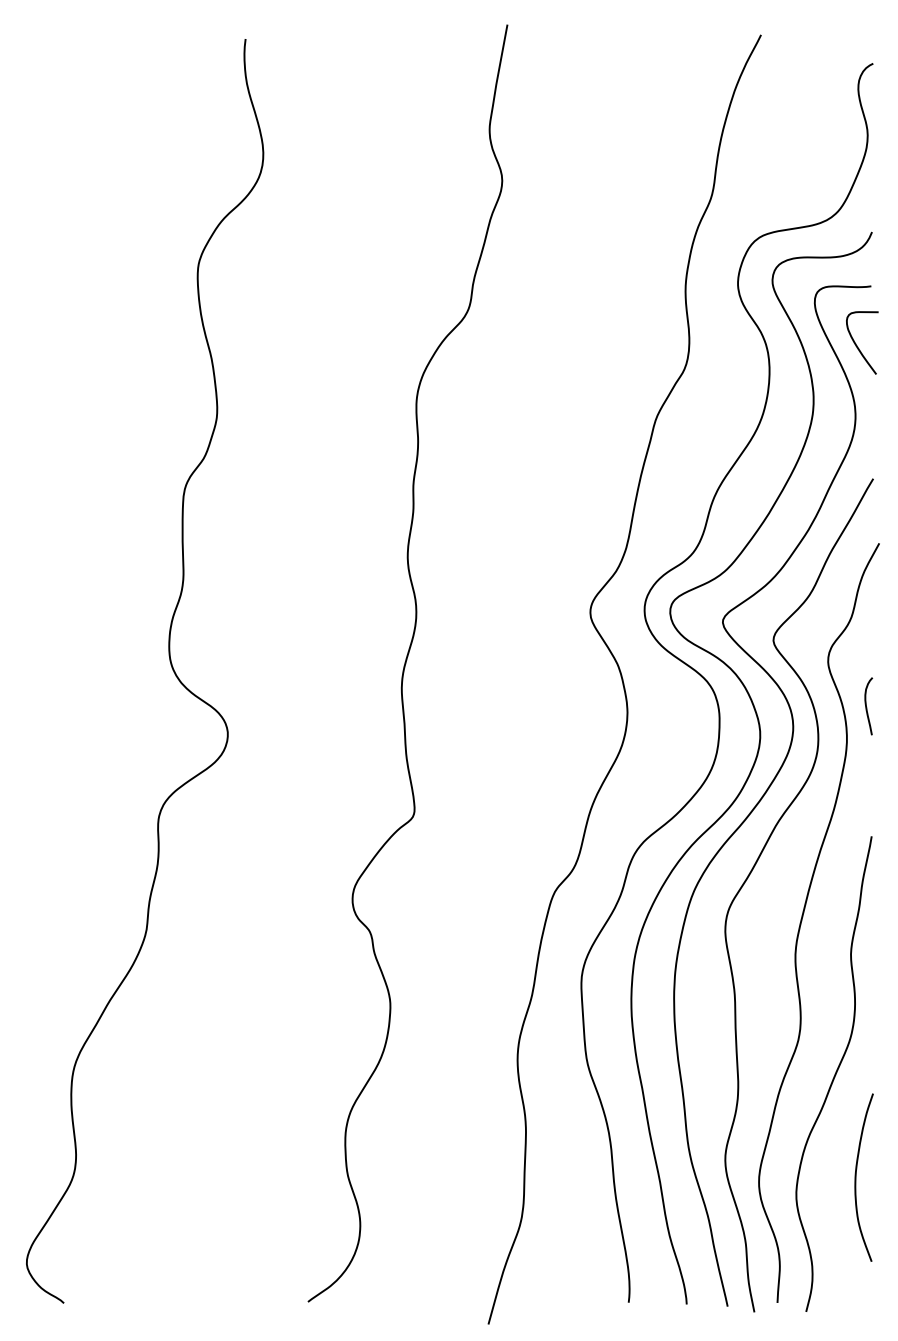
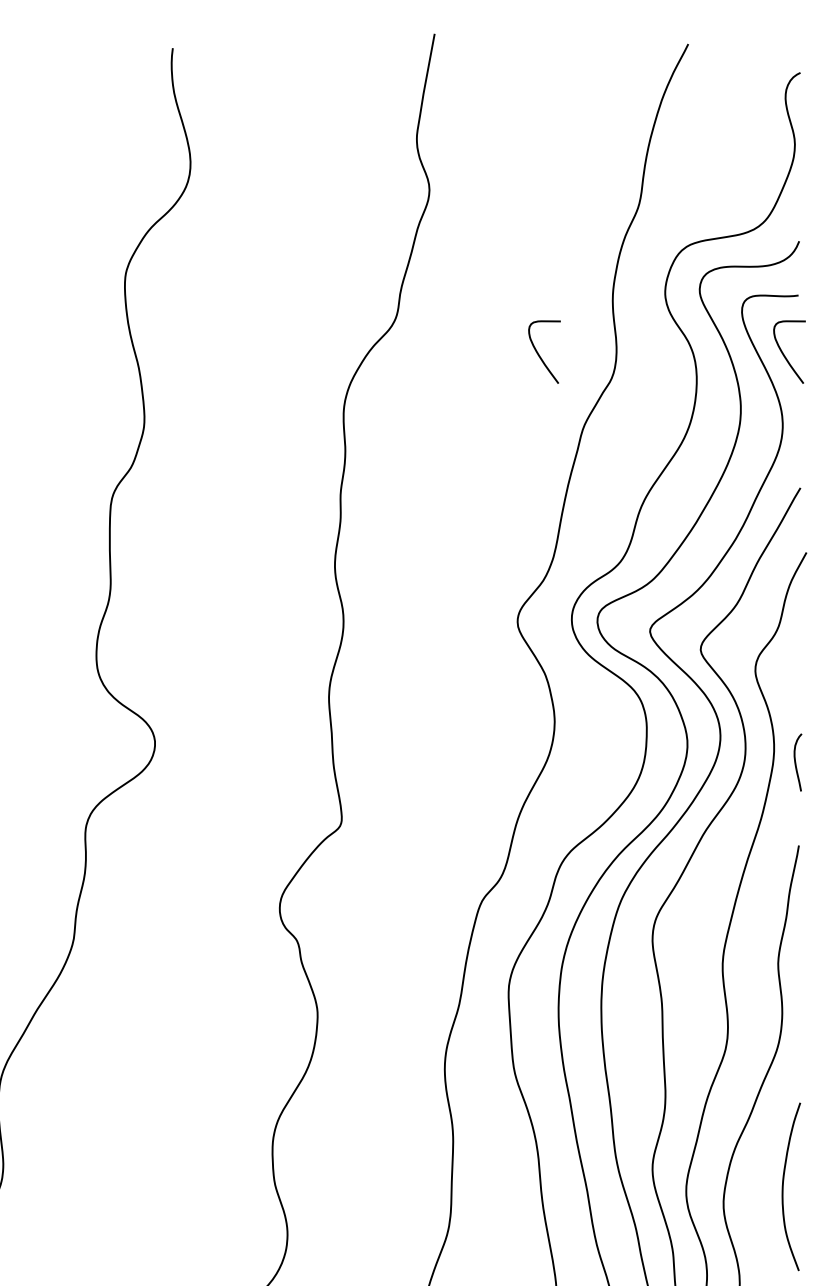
curve: (612, 345) -> (539, 354), added
curve: (867, 707) -> (796, 763), moved

